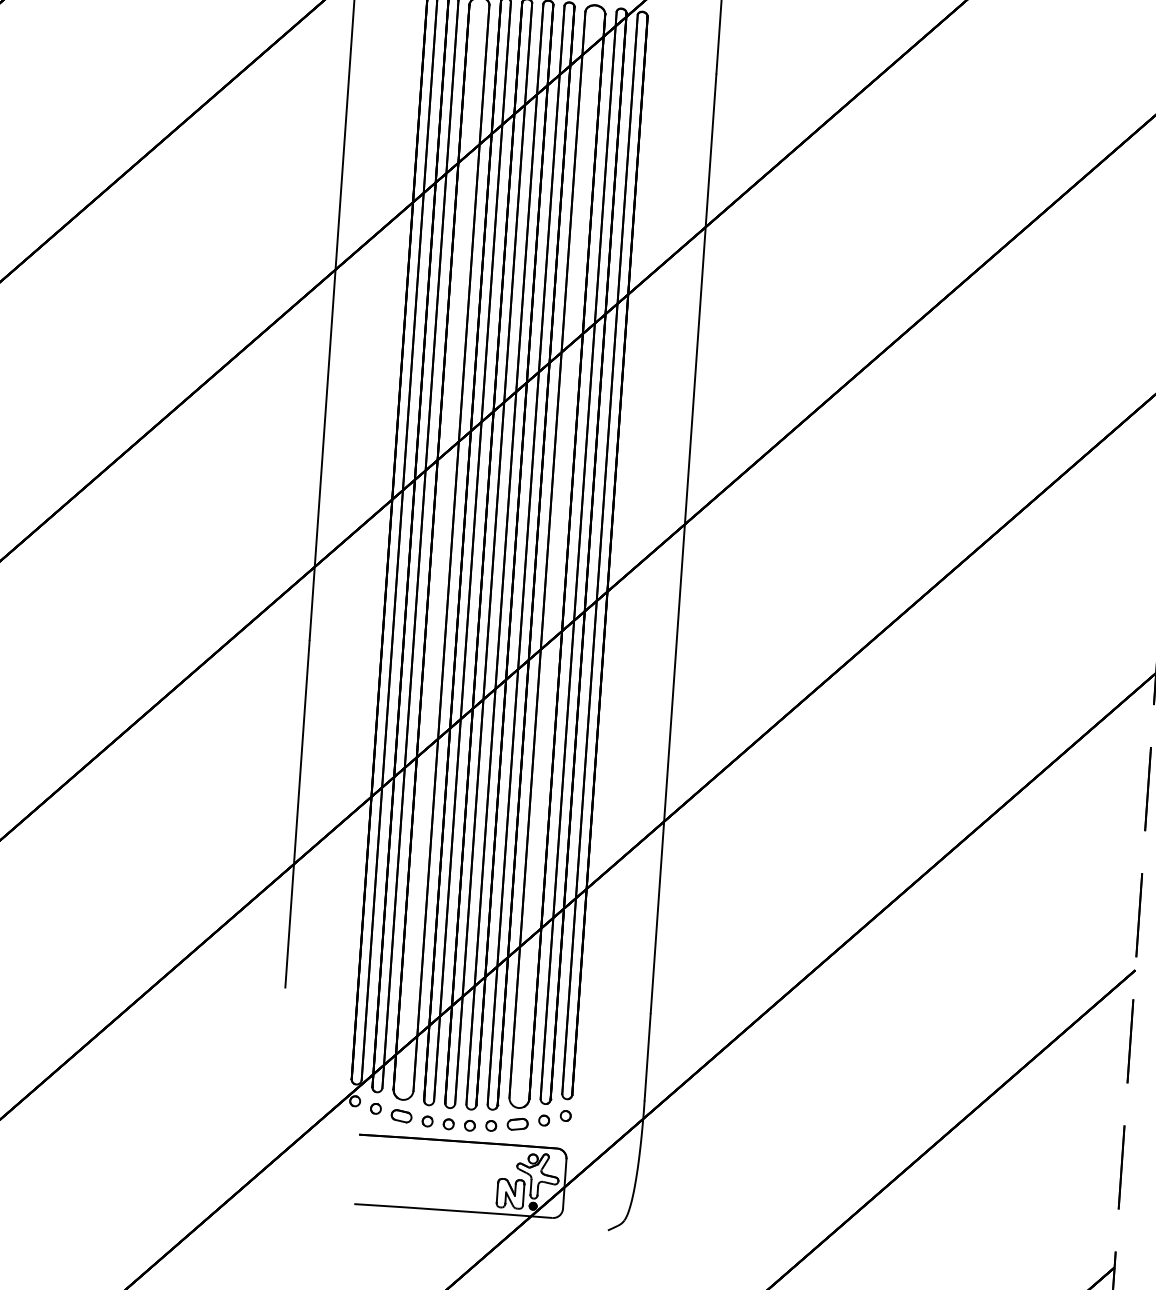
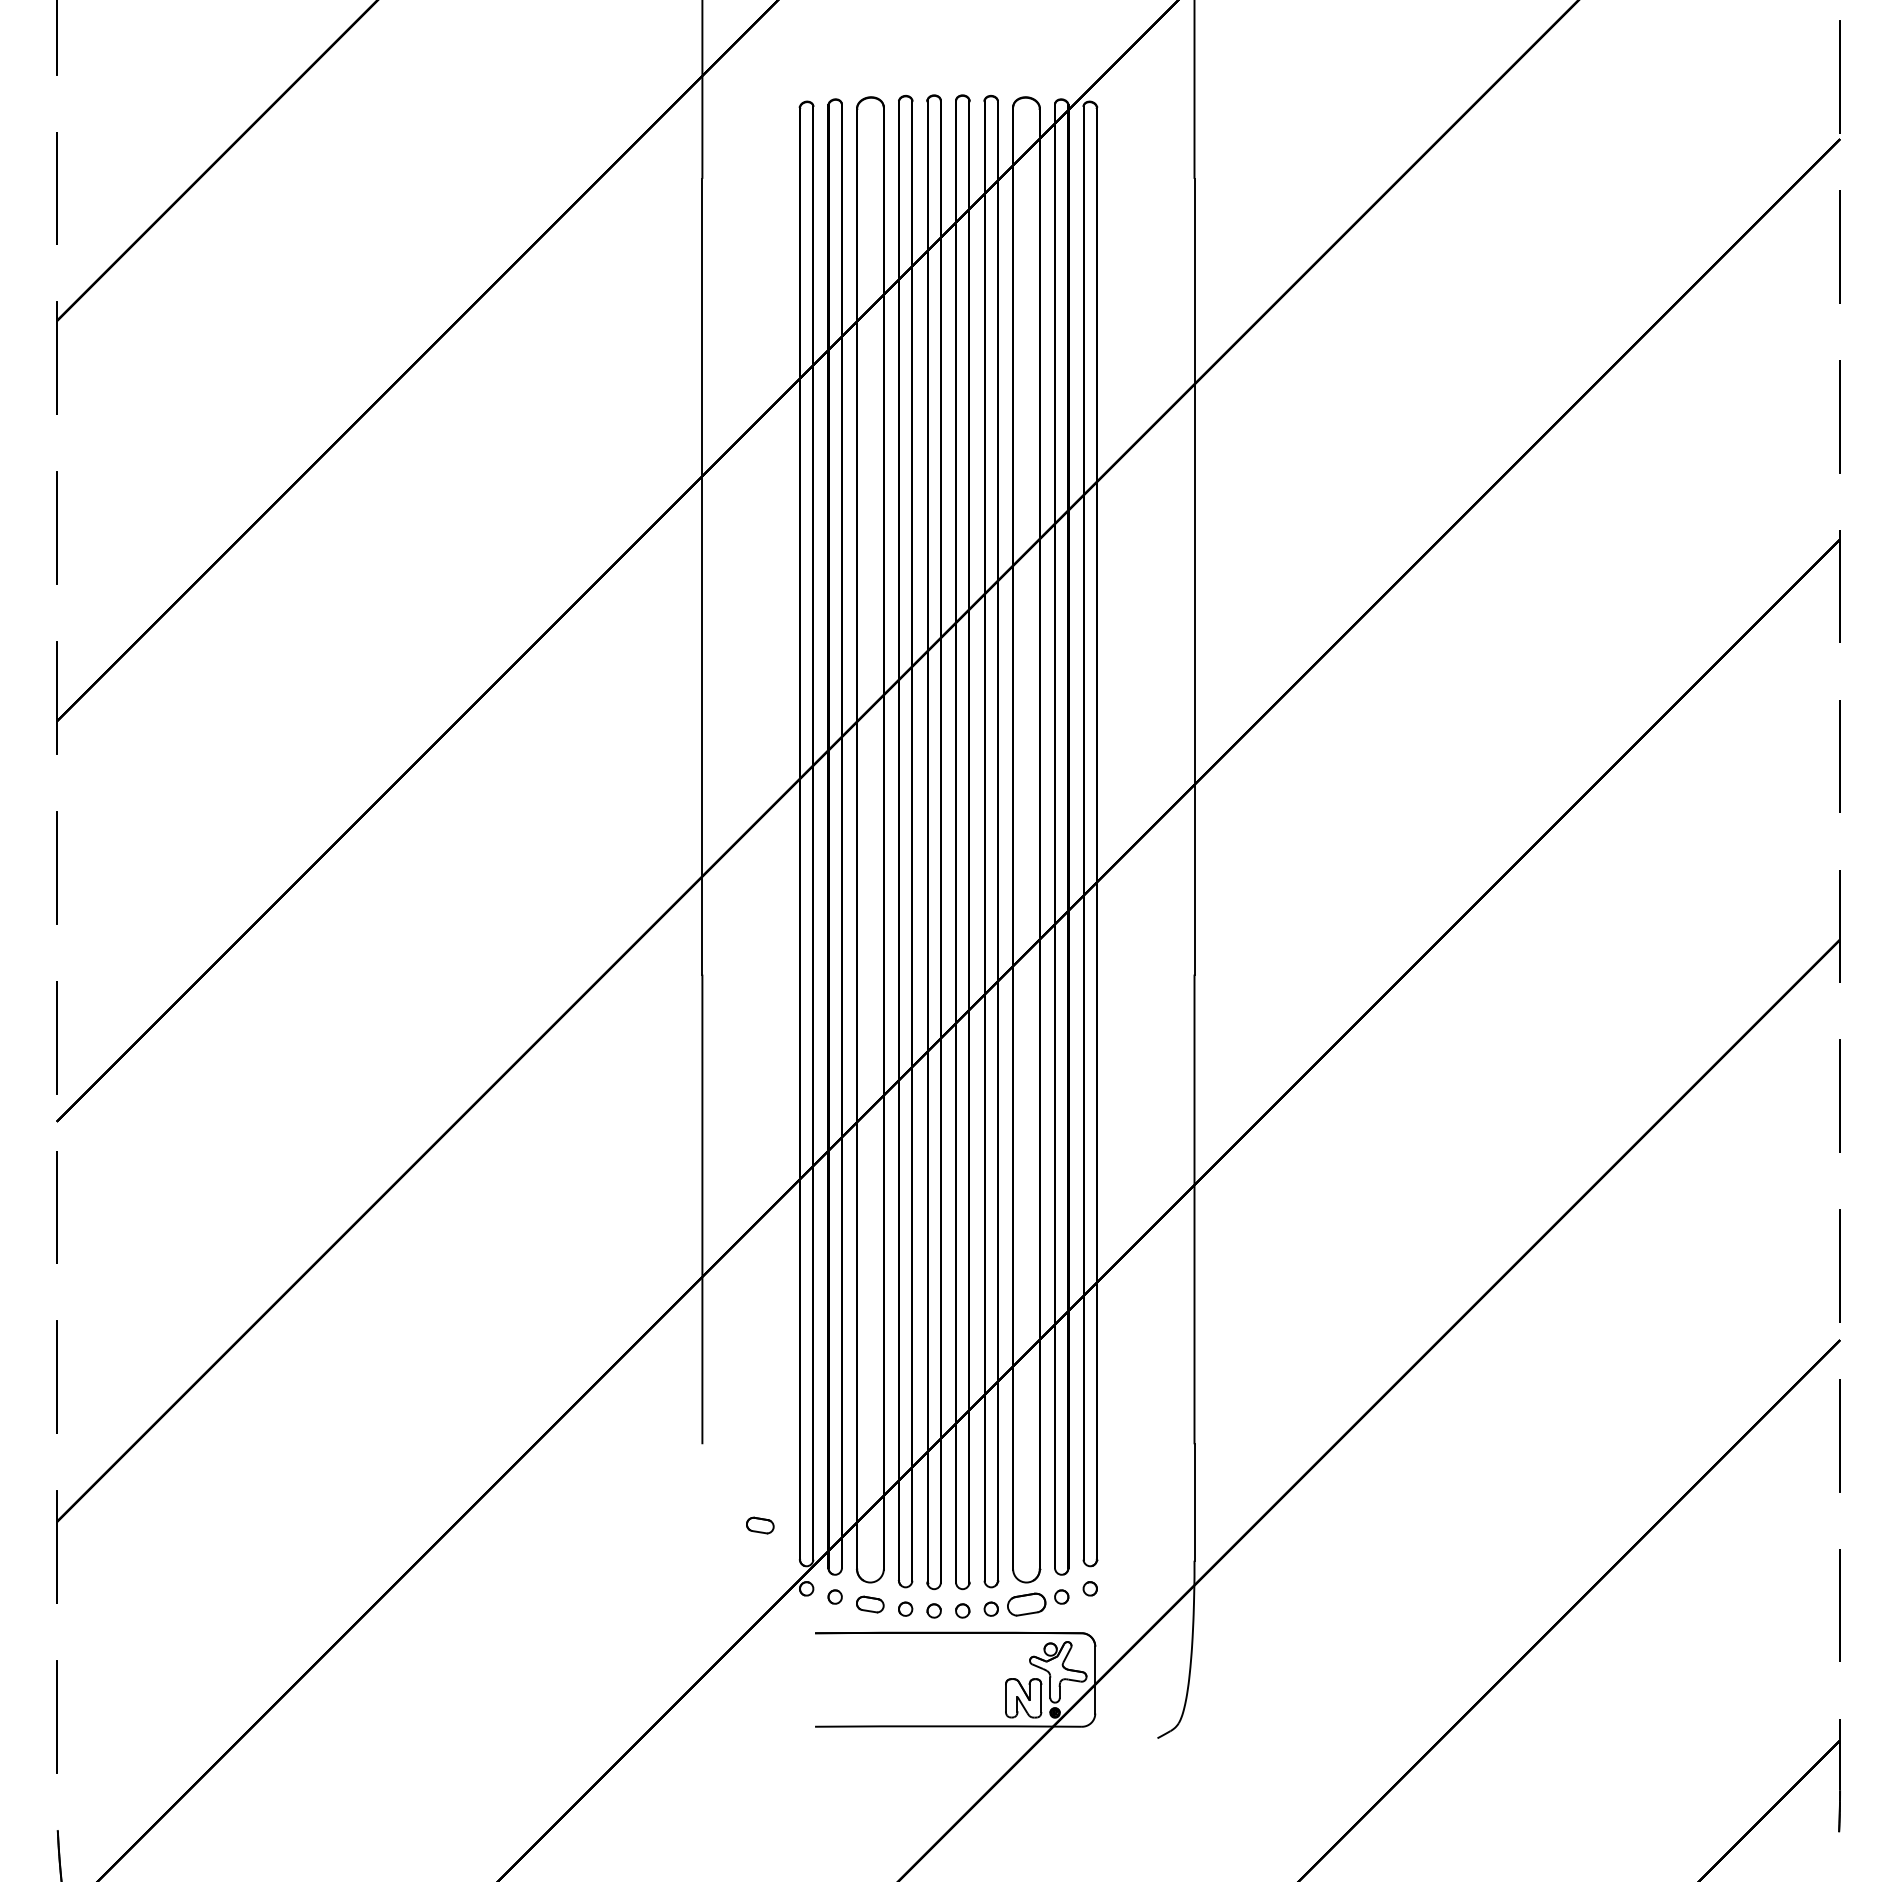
part: (324, 1051) -> (760, 1525), added
part: (517, 1124) -> (1026, 1604), size x1.4

